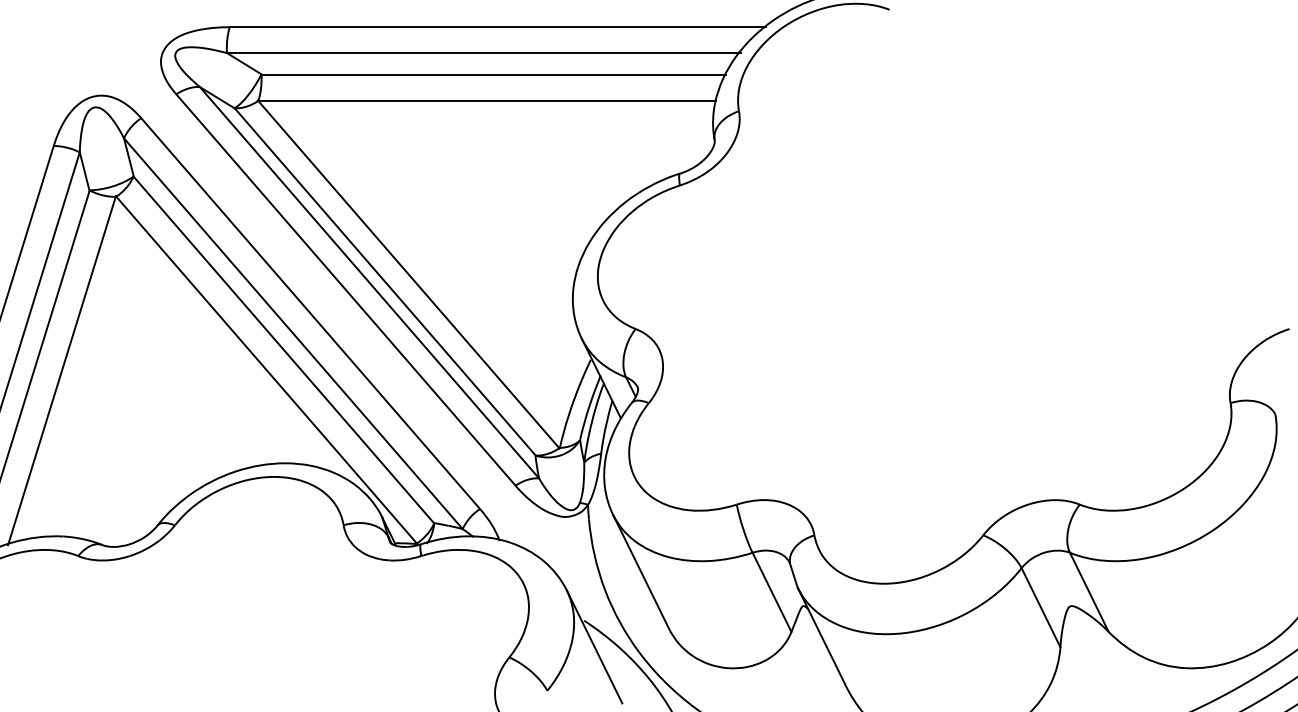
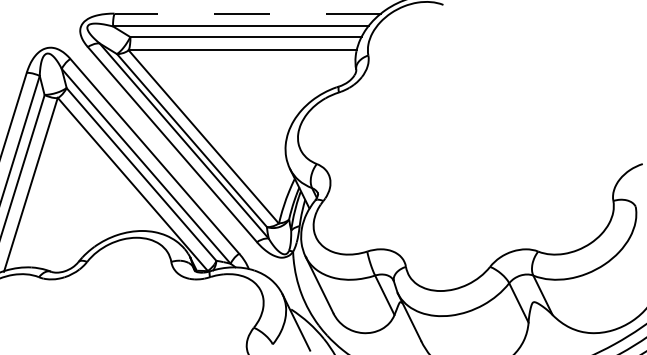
line: (498, 26) -> (248, 13), solid -> dashed

